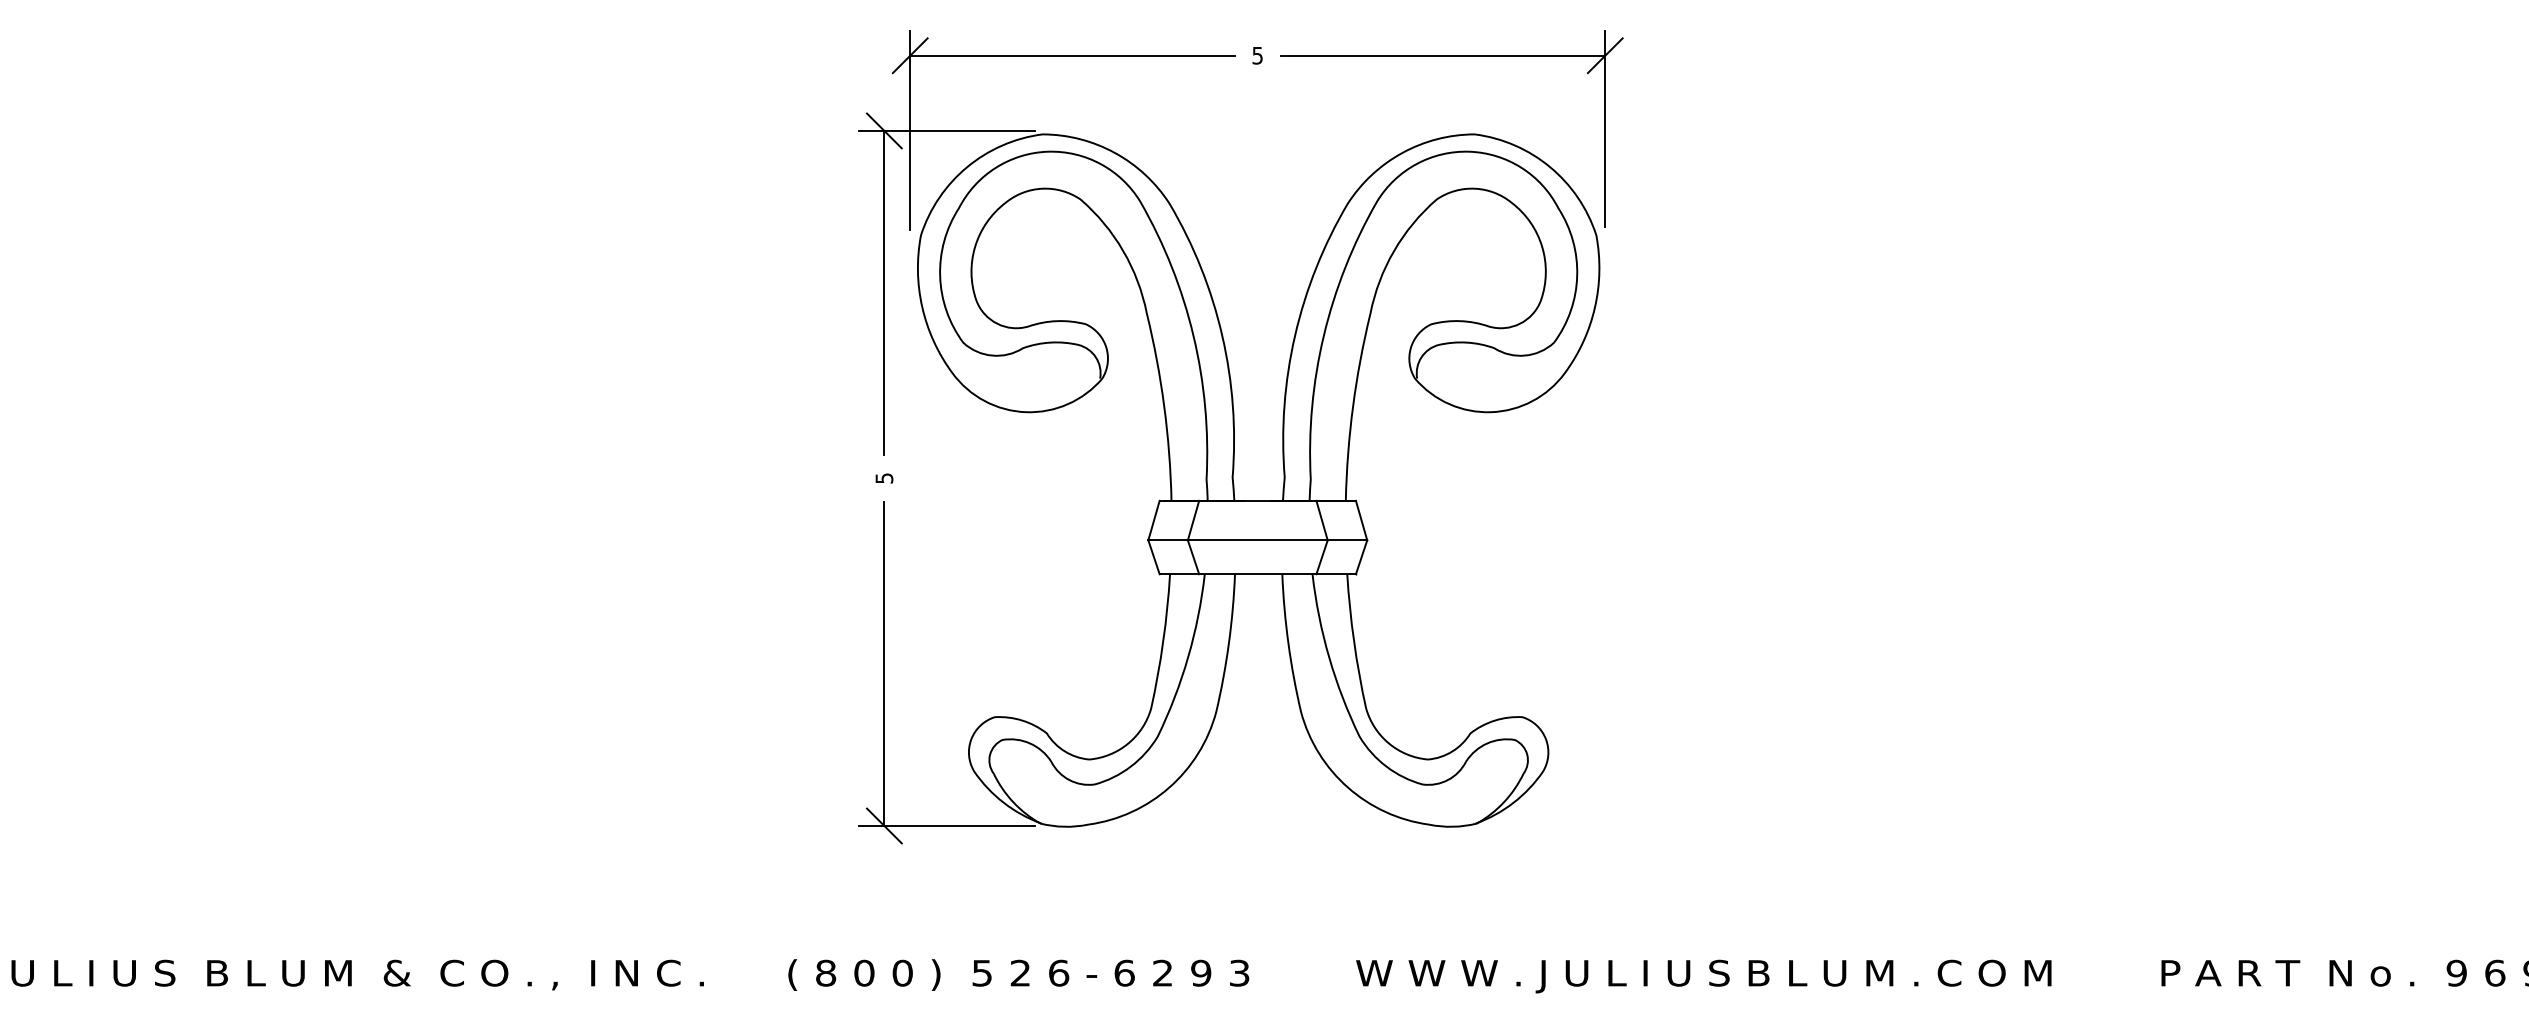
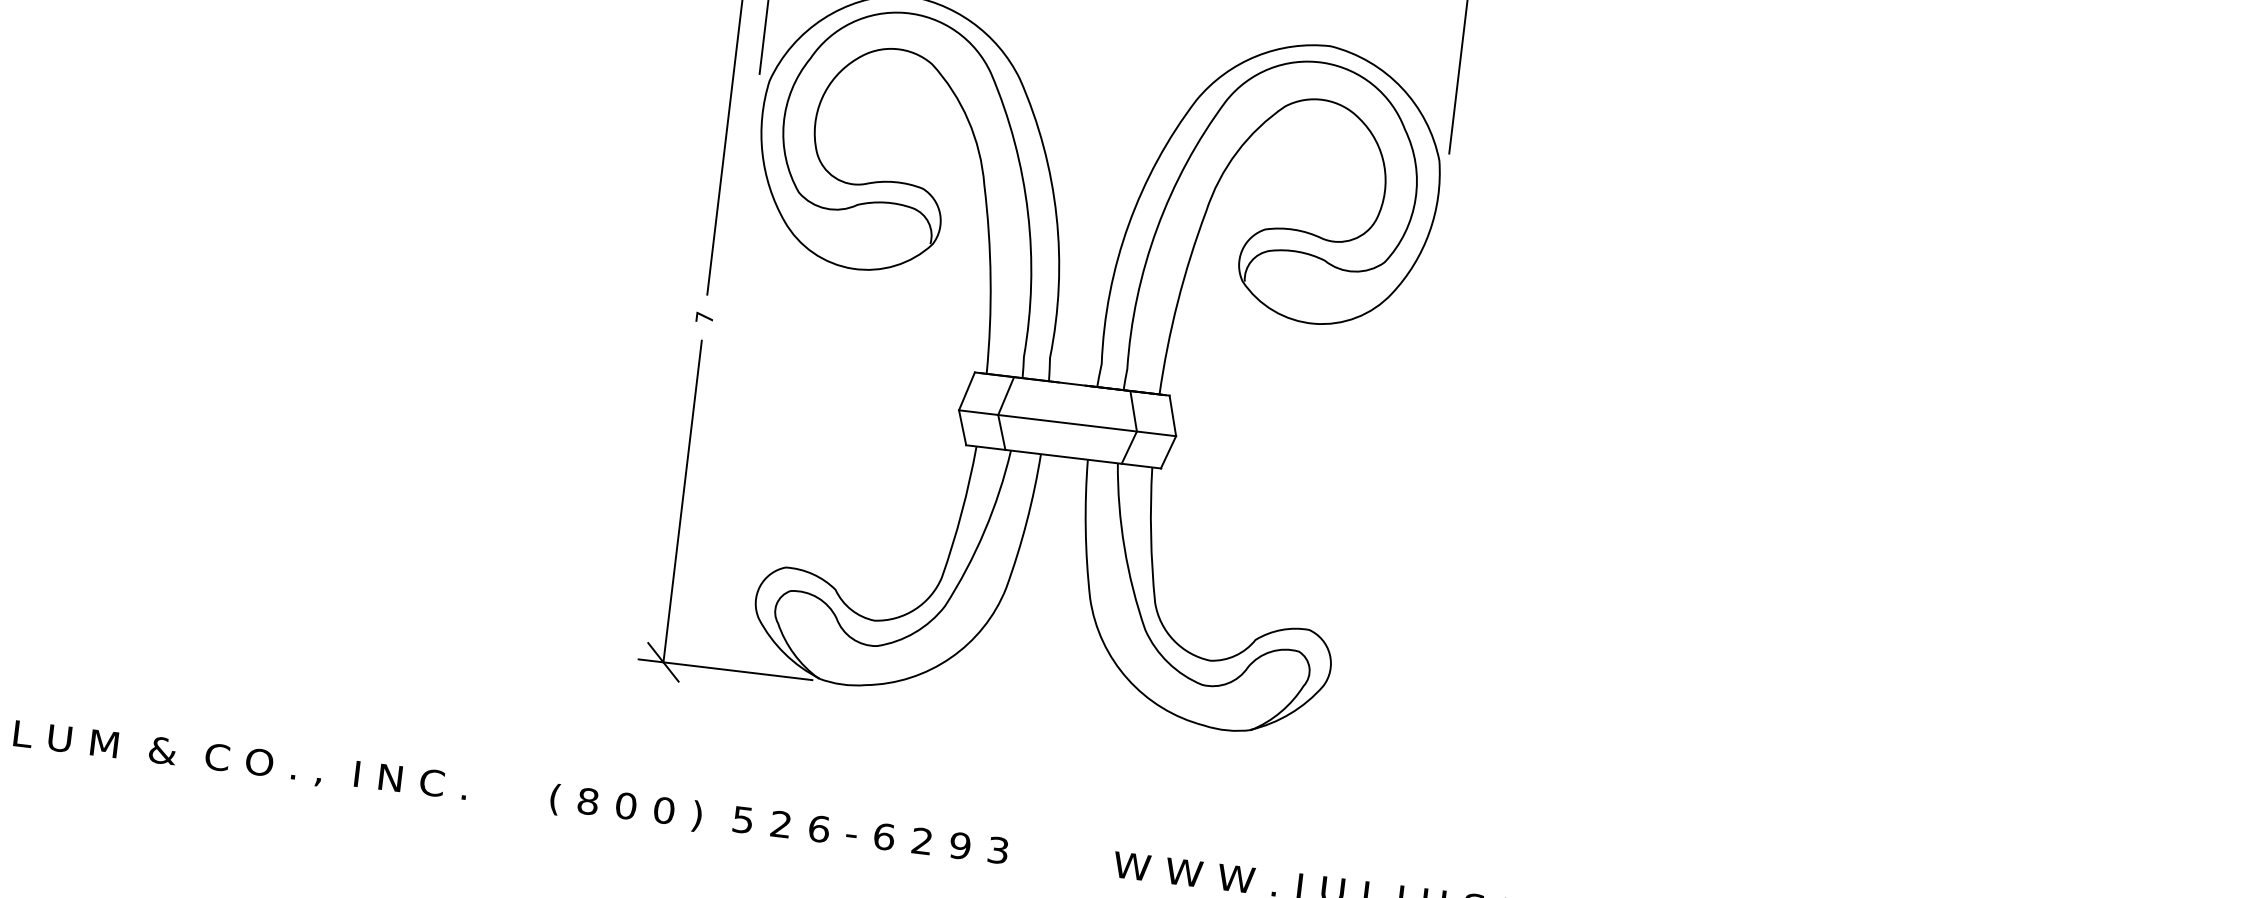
text: (884, 478) -> (704, 317), 5 -> 7

